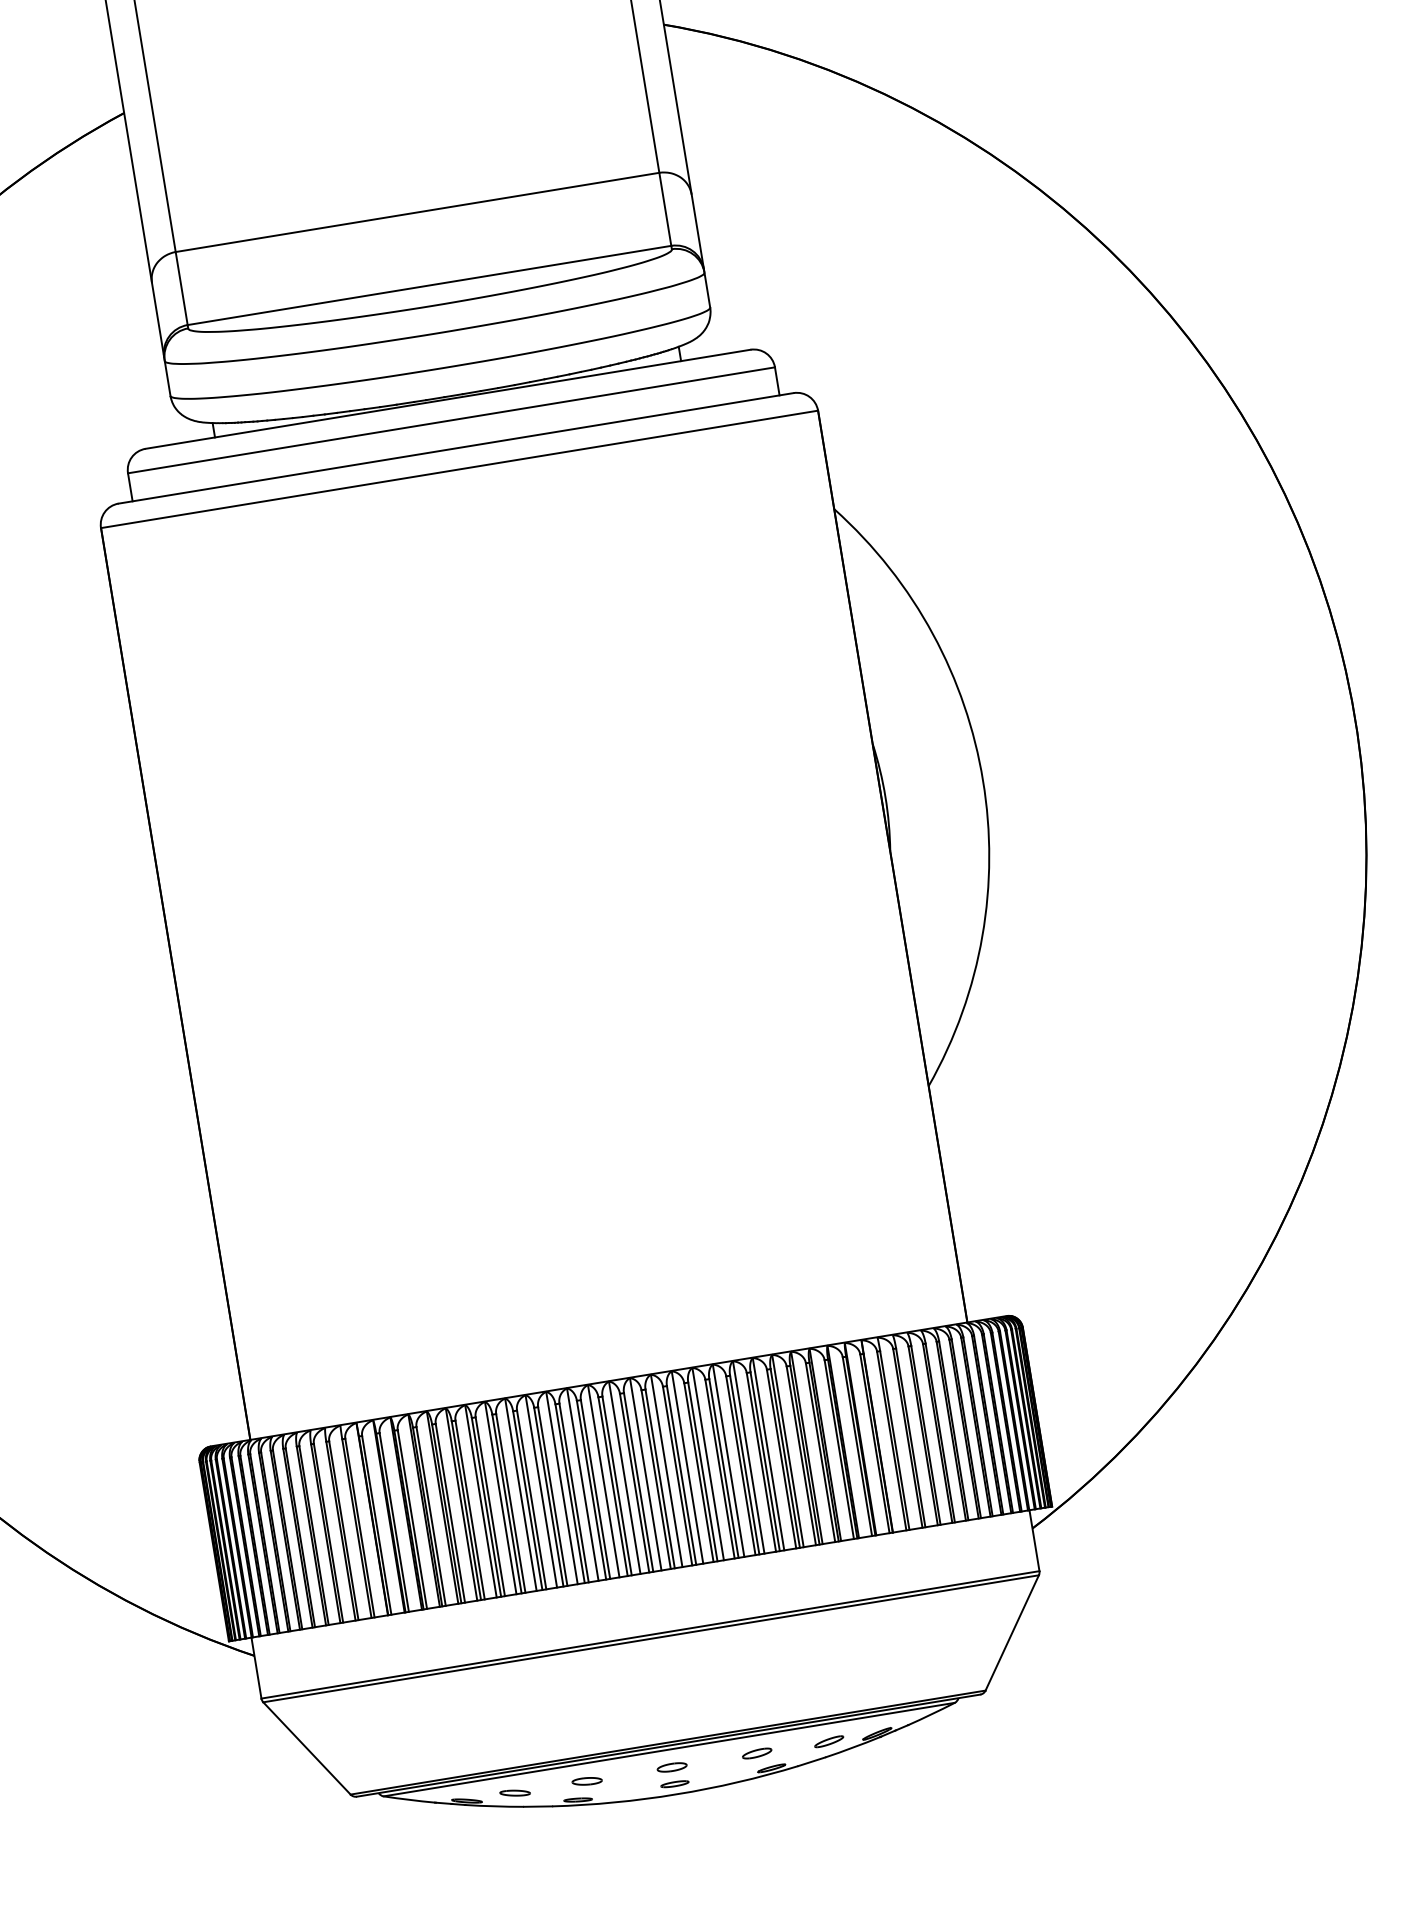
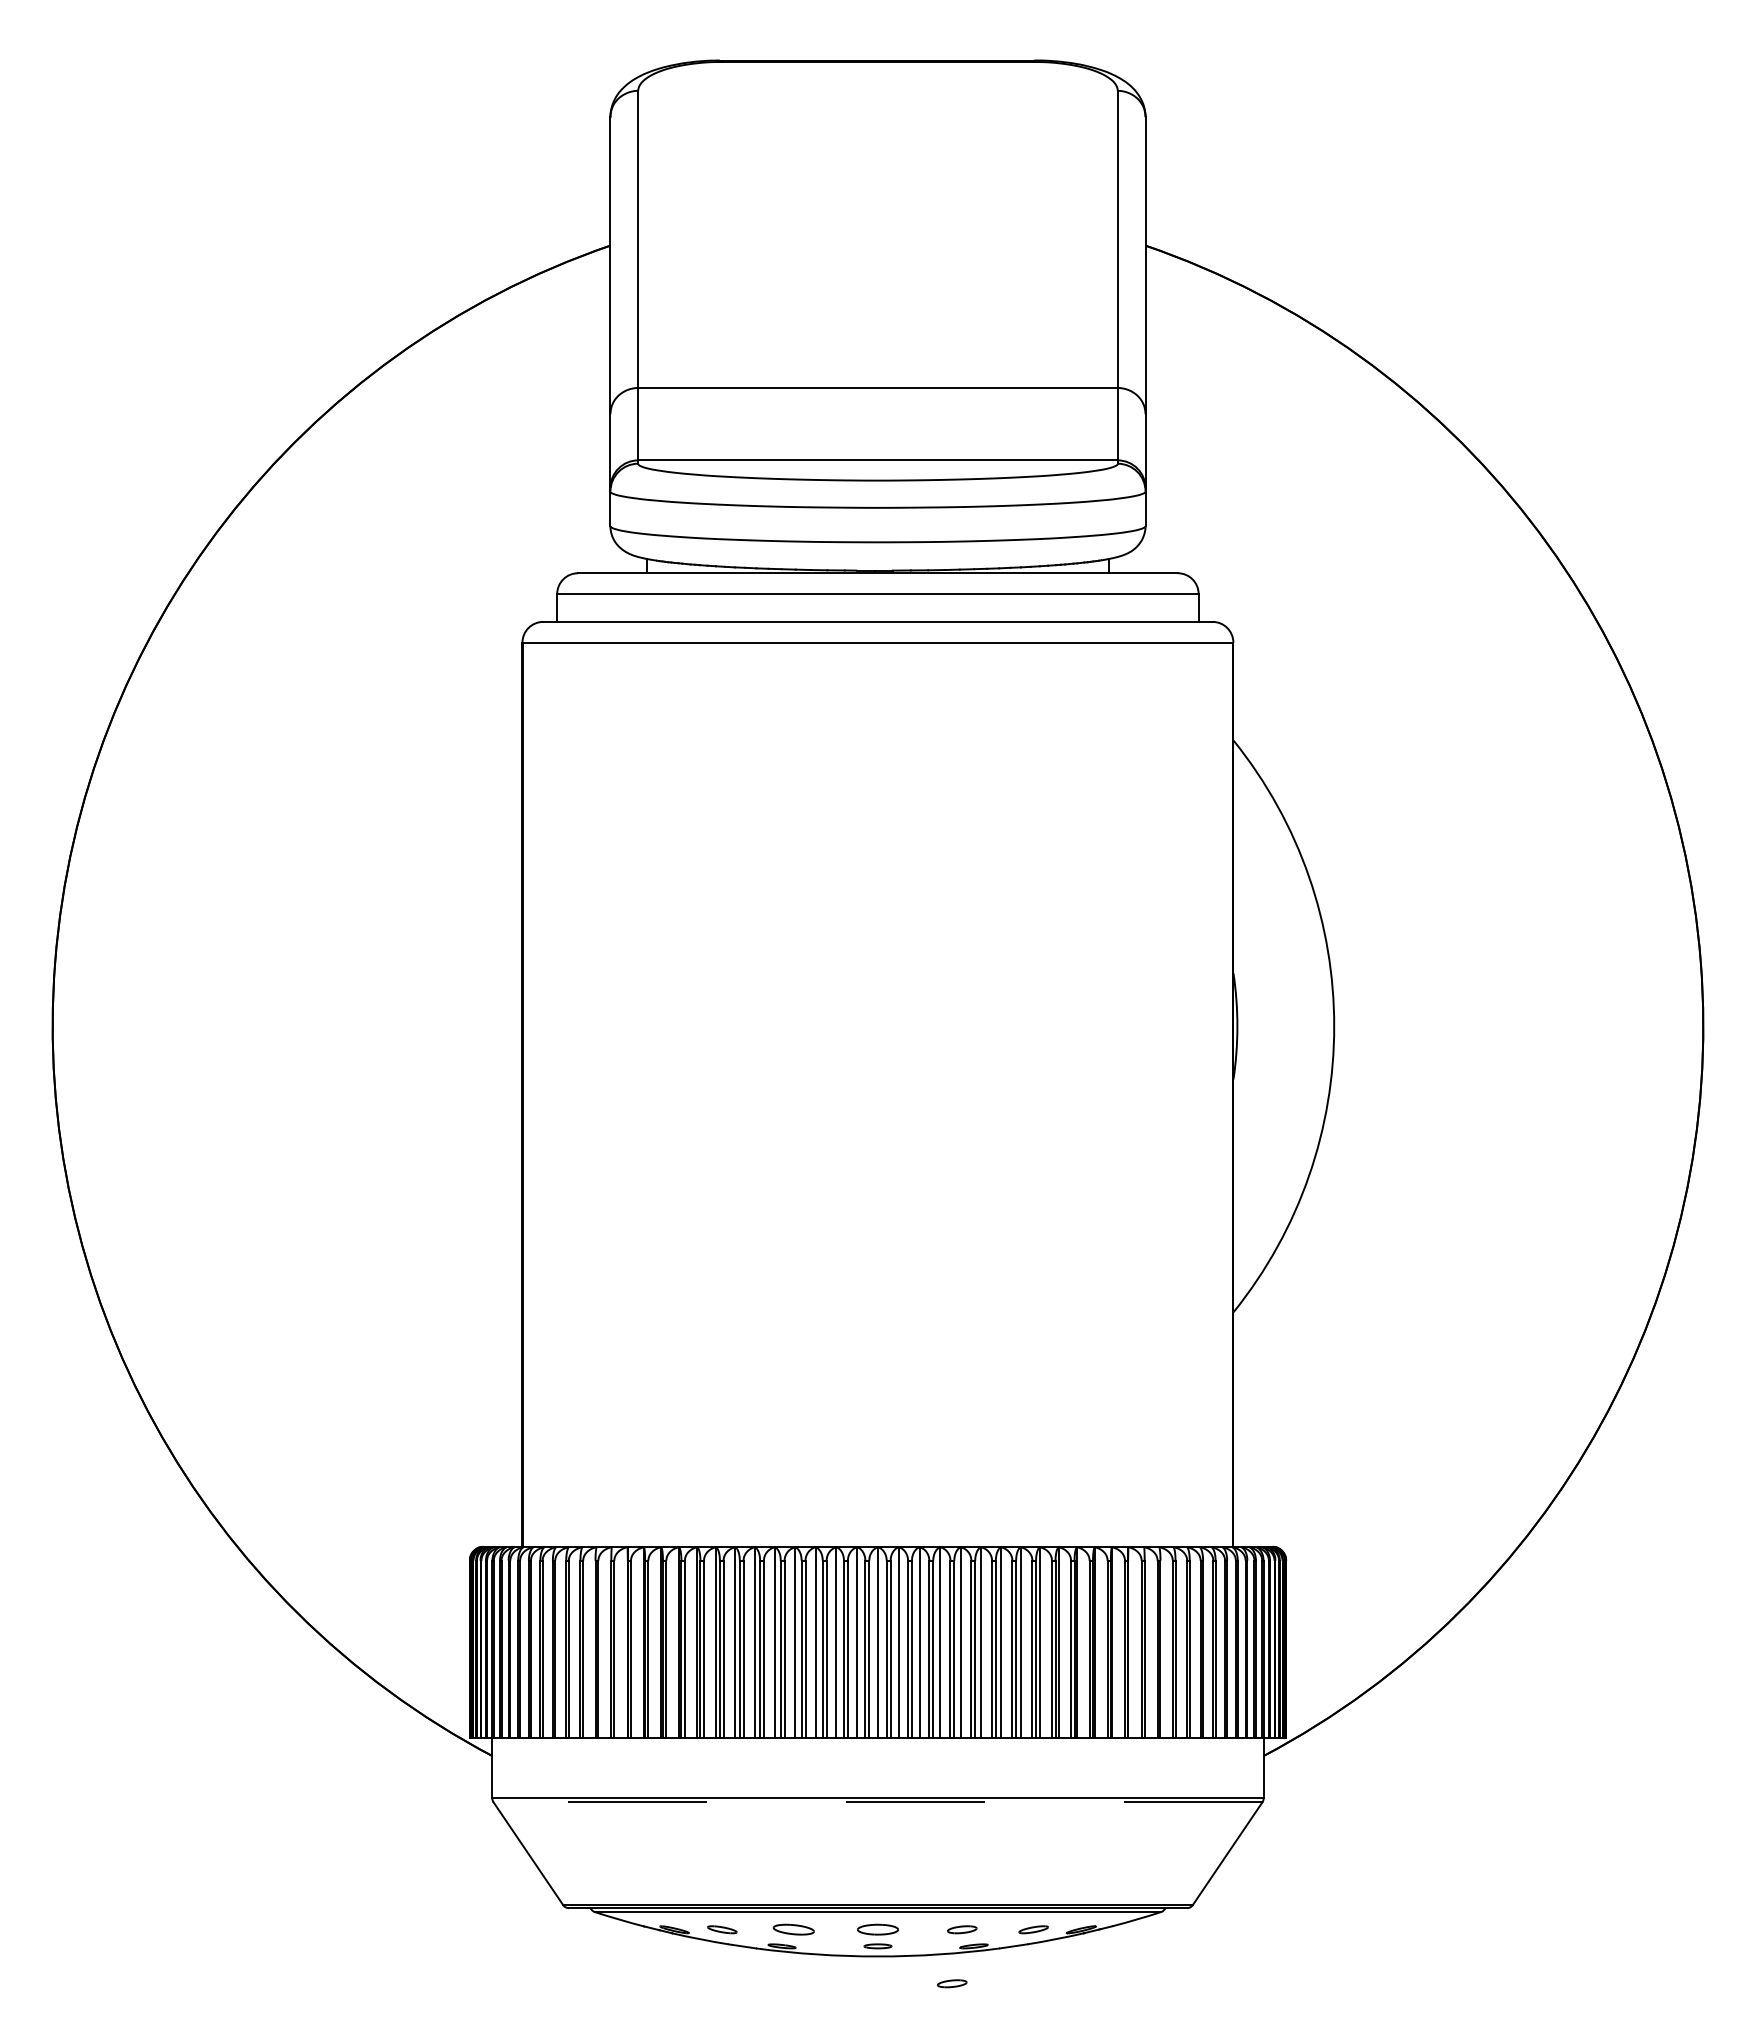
line: (651, 1639) -> (878, 1802), solid -> dashed
part: (671, 1767) -> (877, 1929), size x1.4
part: (586, 1781) -> (793, 1929), size x1.4
part: (756, 1809) -> (952, 1983), added

